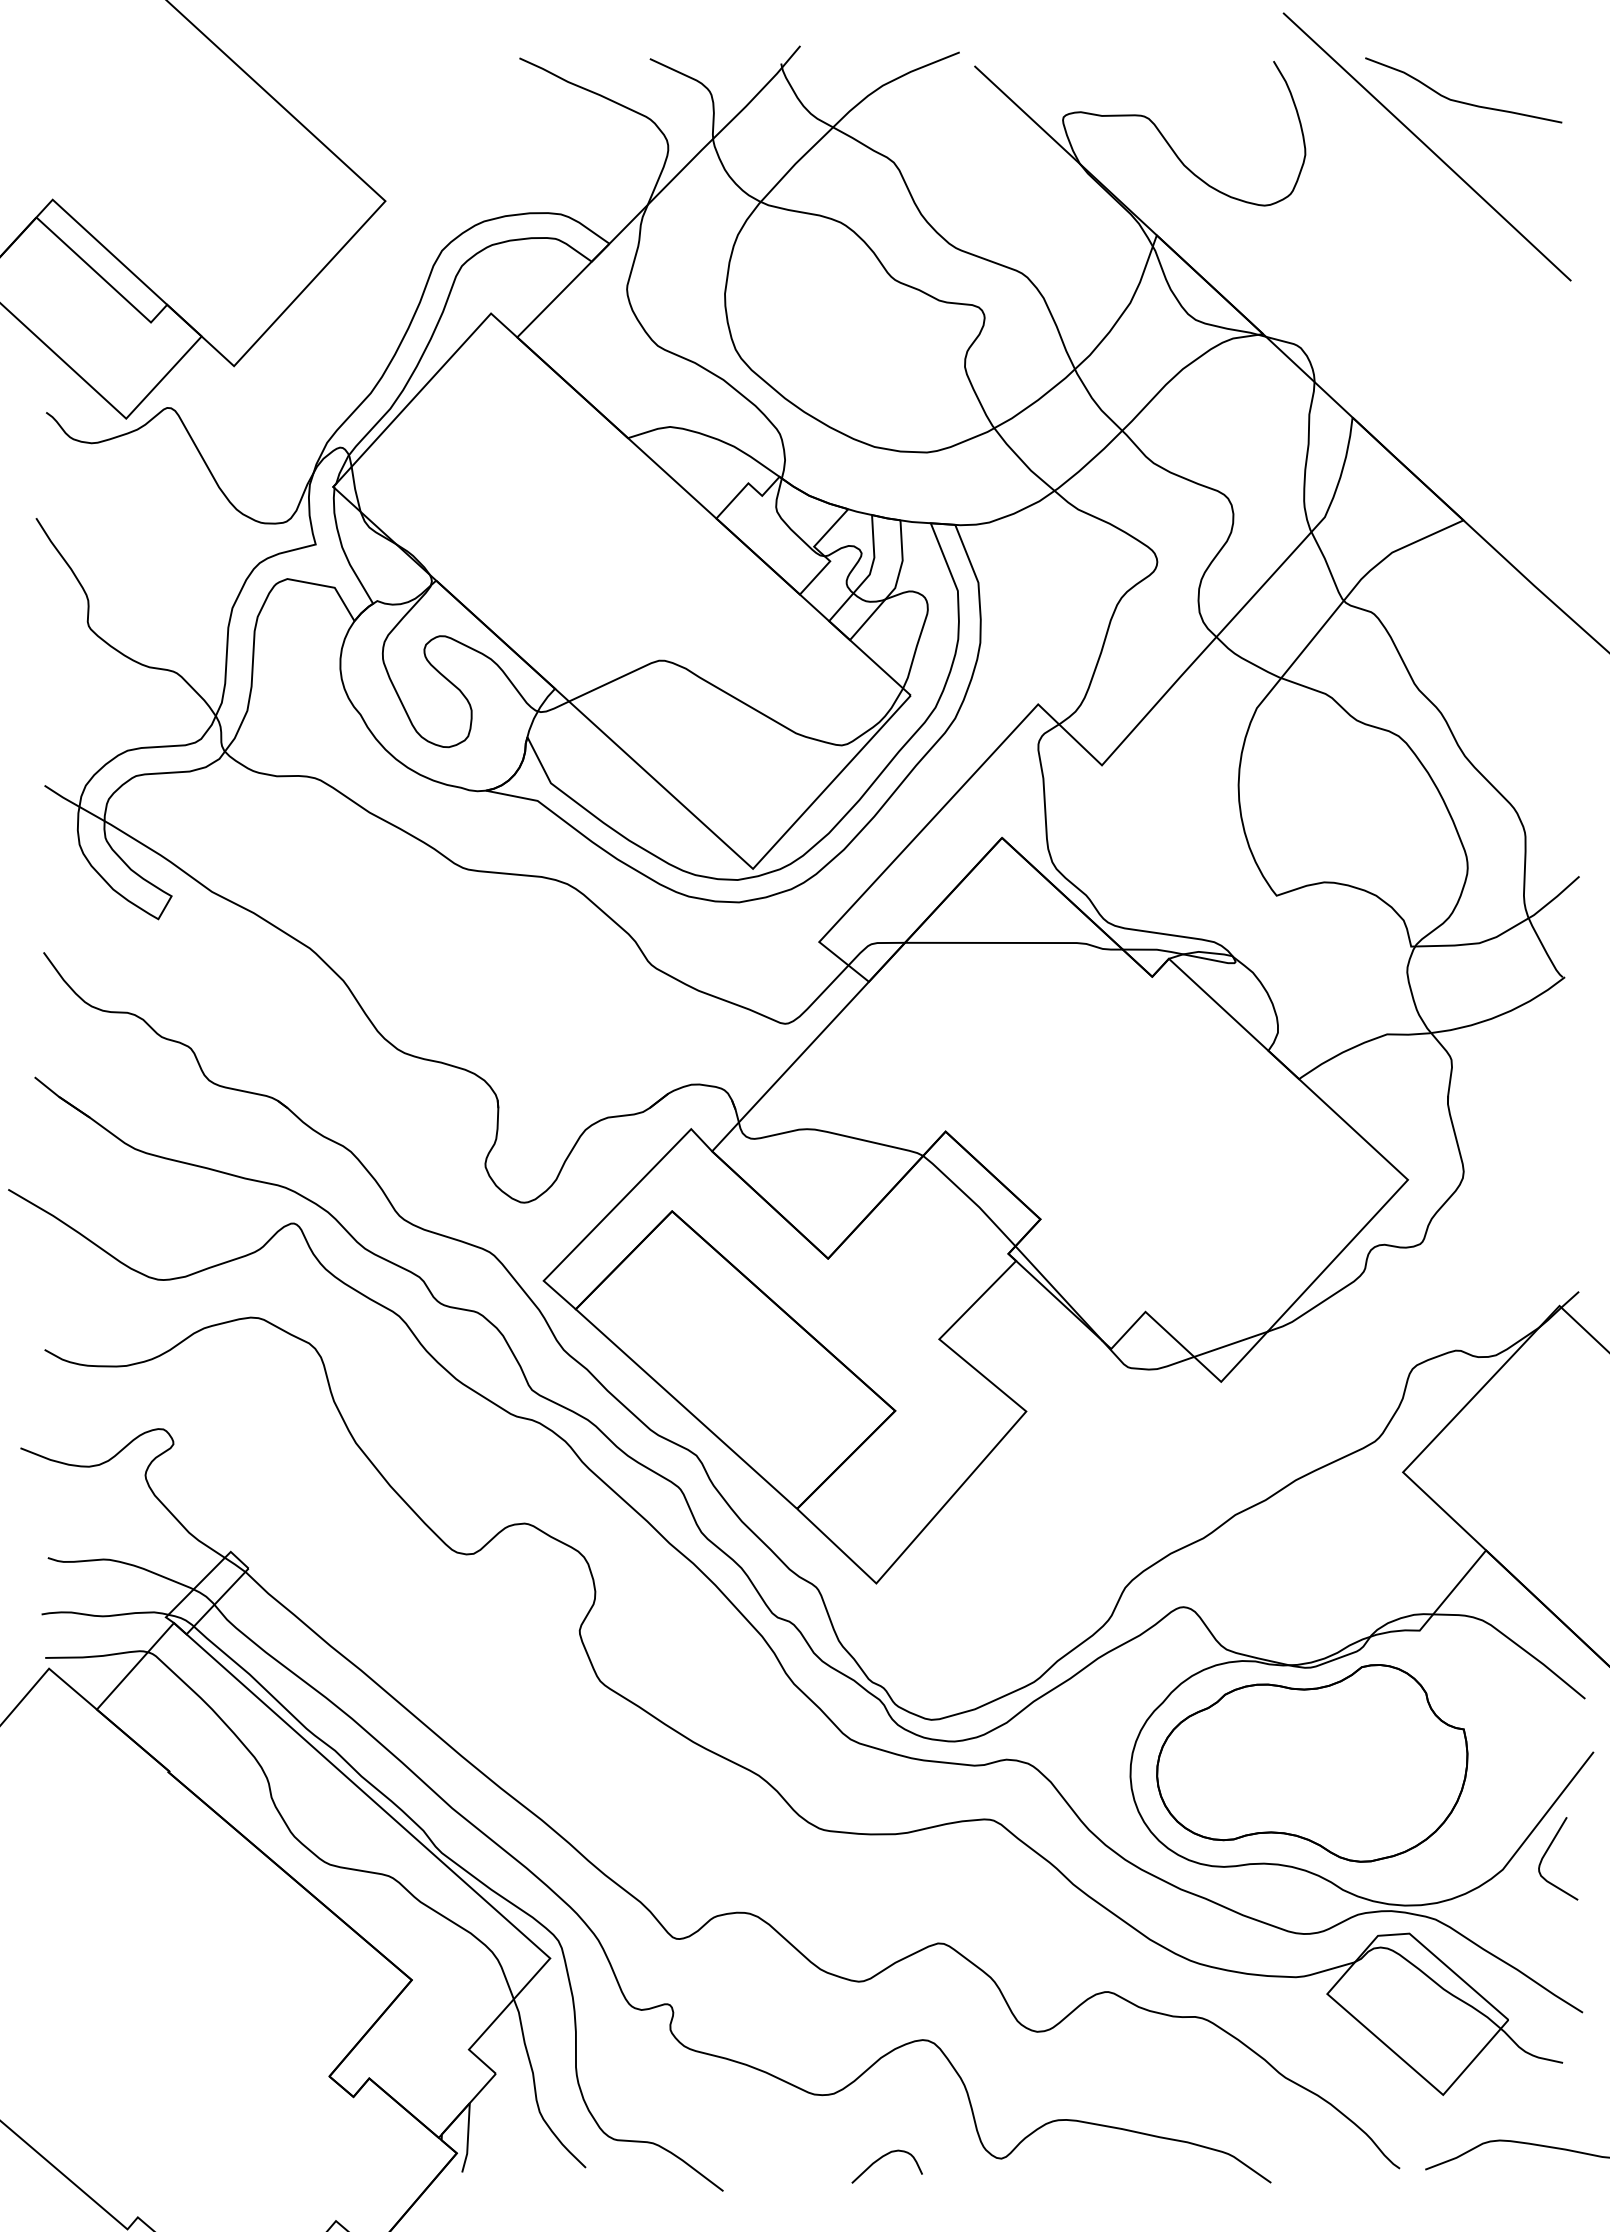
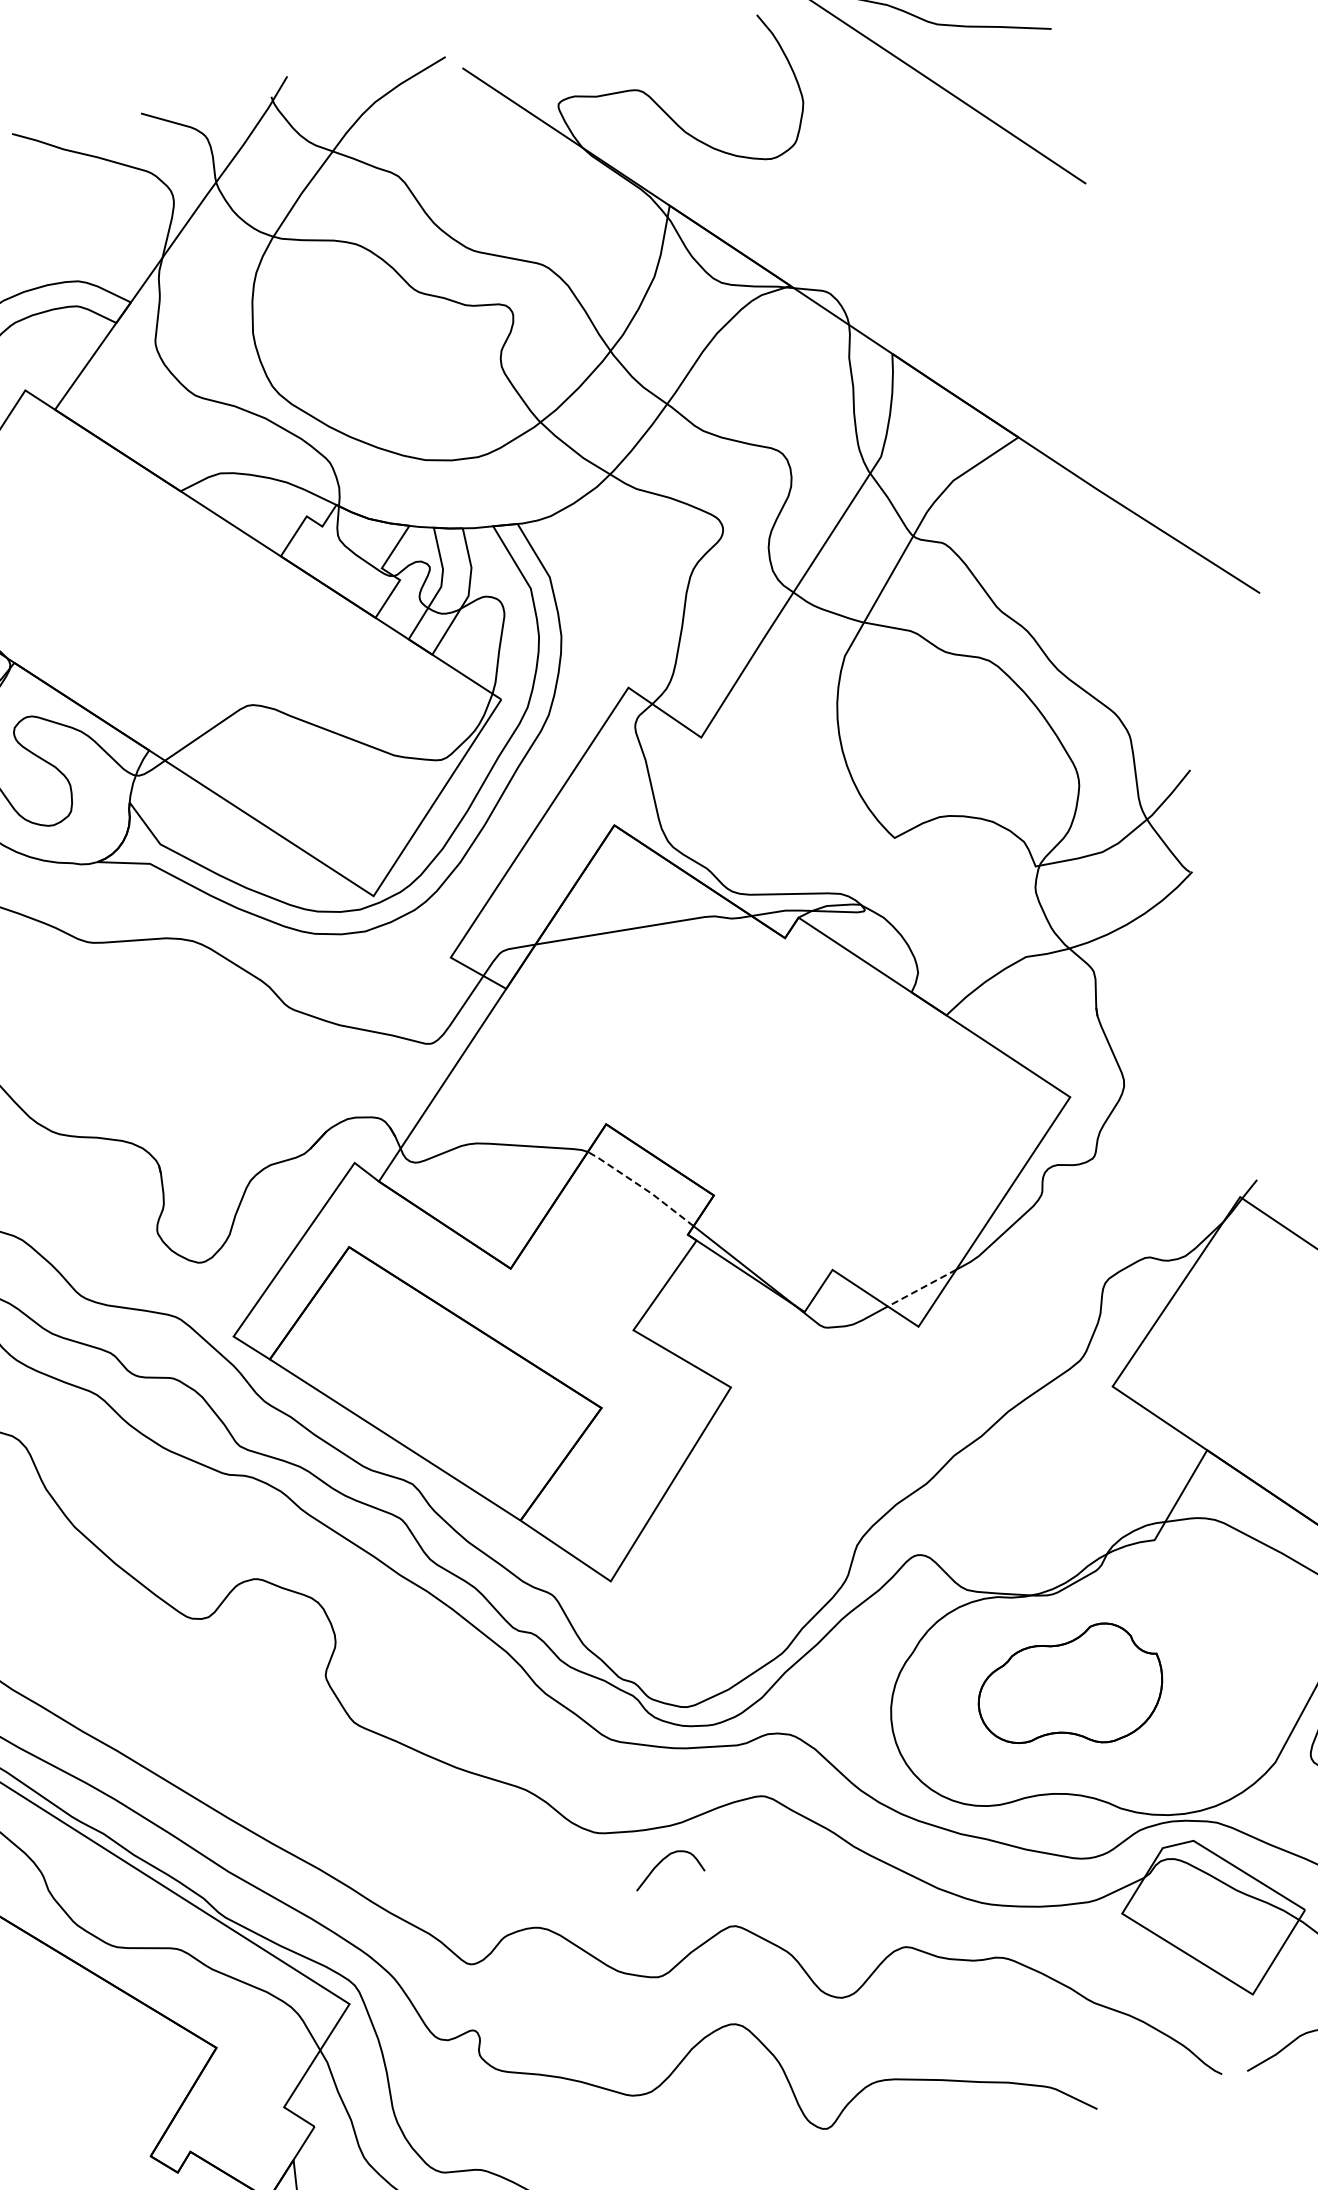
line: (970, 1198) -> (641, 1186), solid -> dashed
line: (1230, 1344) -> (921, 1288), solid -> dashed
part: (1312, 1763) -> (1070, 1688), size x0.6
curve: (880, 2159) -> (661, 1863), moved

